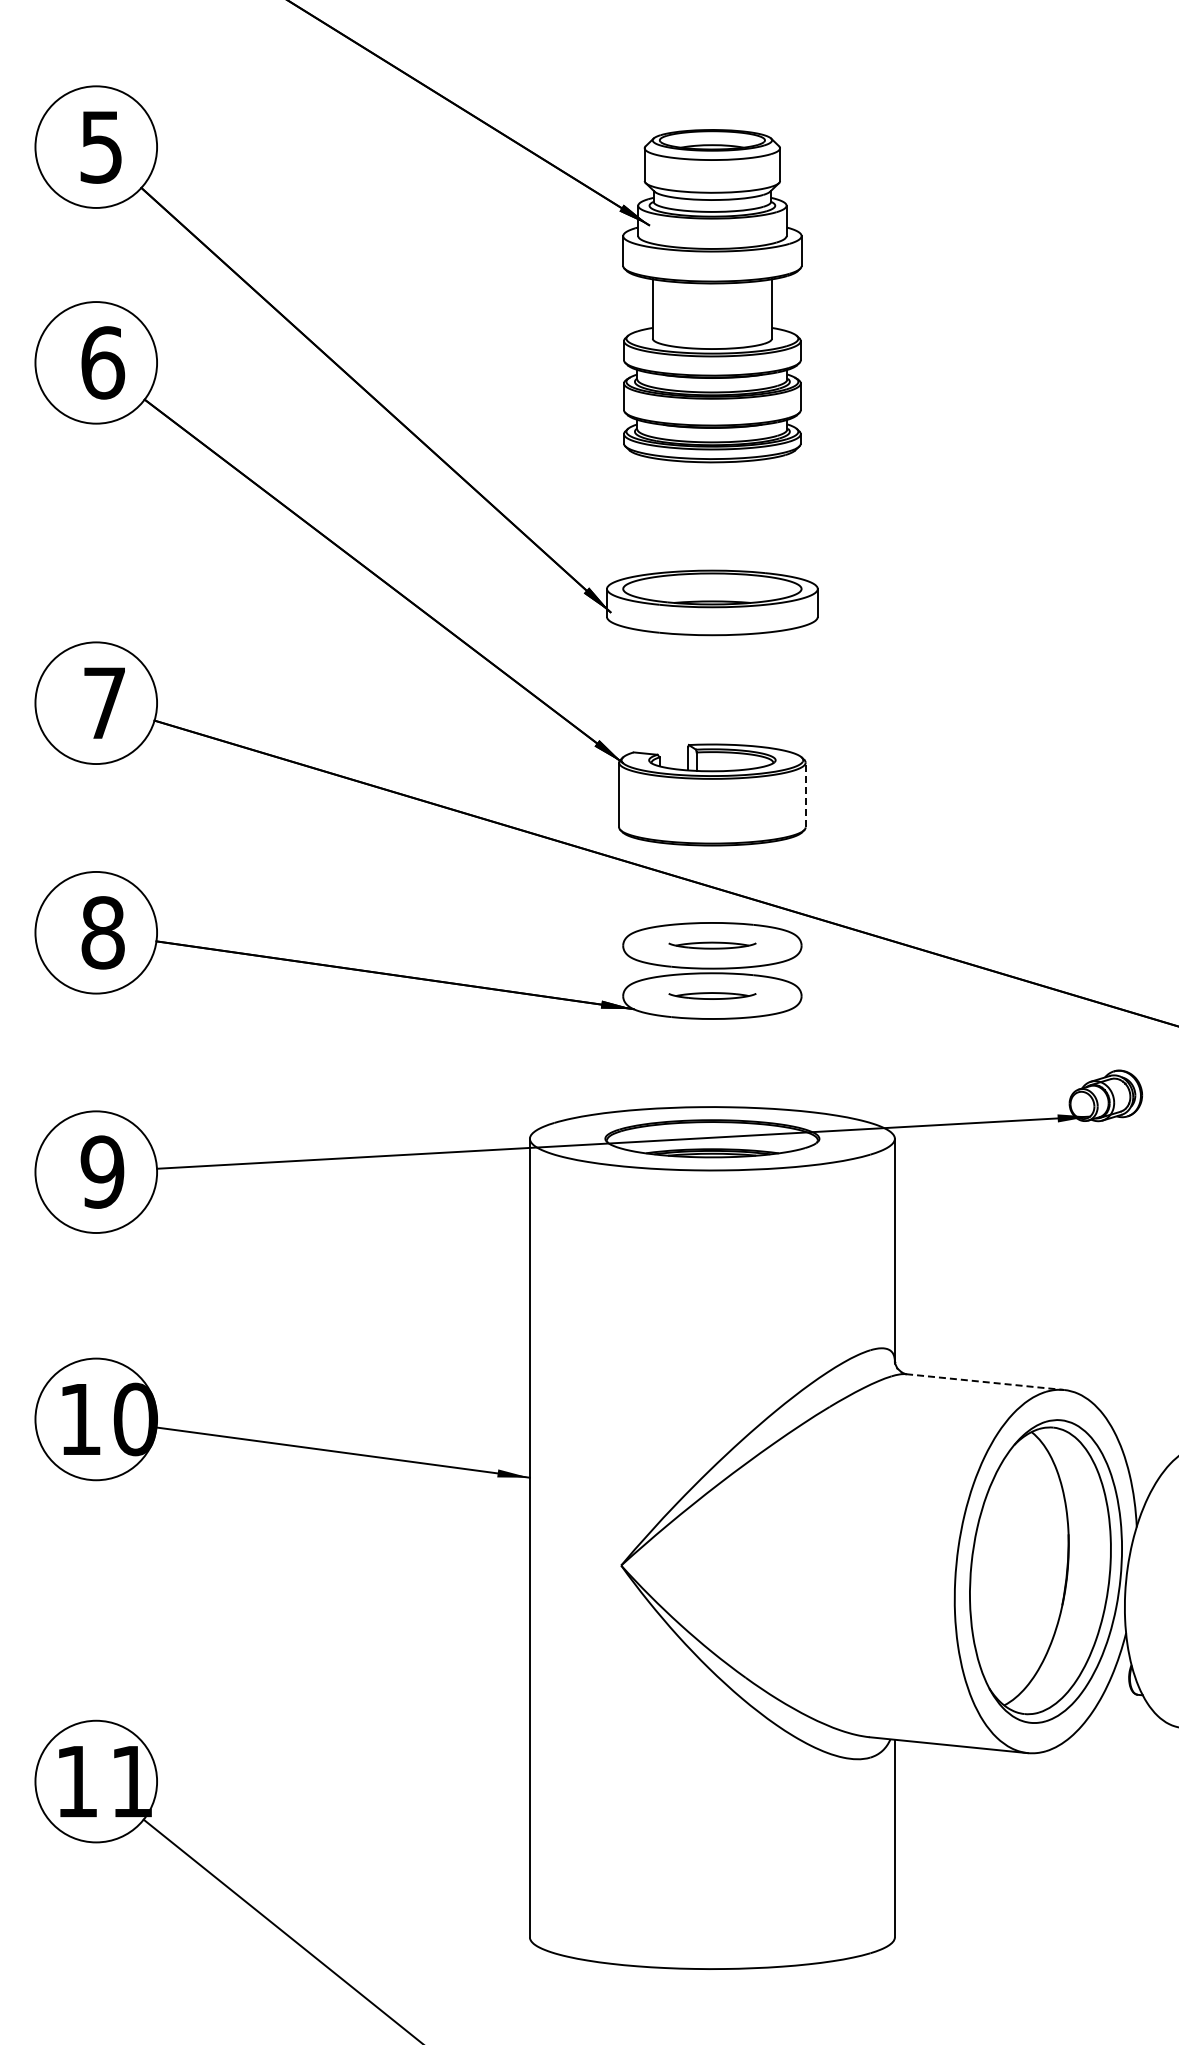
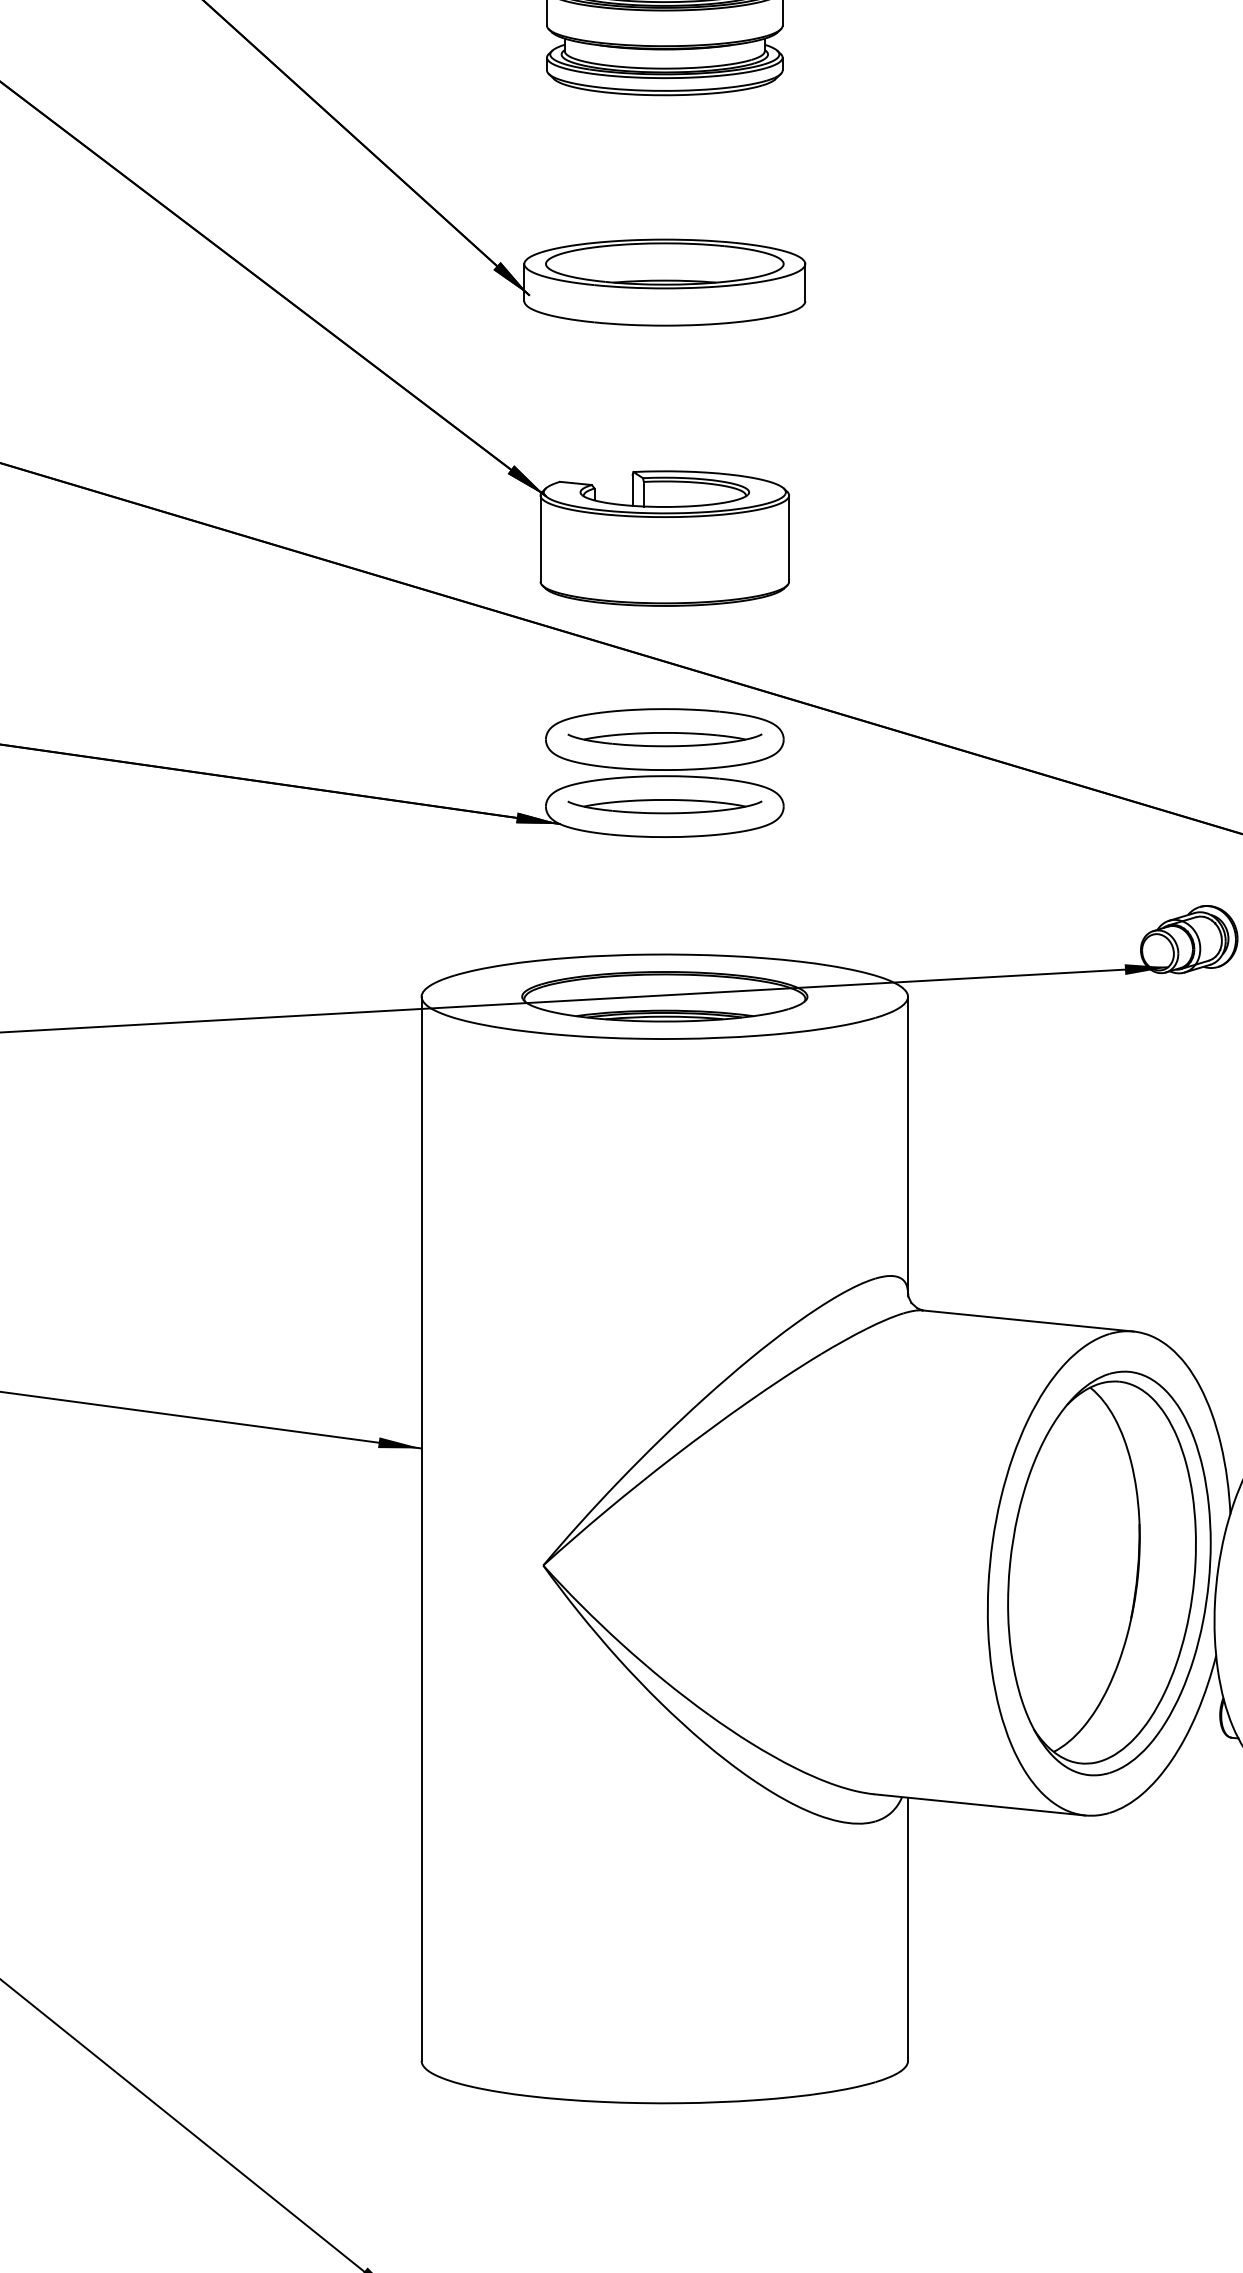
line: (805, 794) -> (788, 537), dashed -> solid
part: (712, 945) -> (664, 739), size x1.67
part: (712, 995) -> (664, 805), size x1.67
line: (985, 1382) -> (1028, 1321), dashed -> solid

